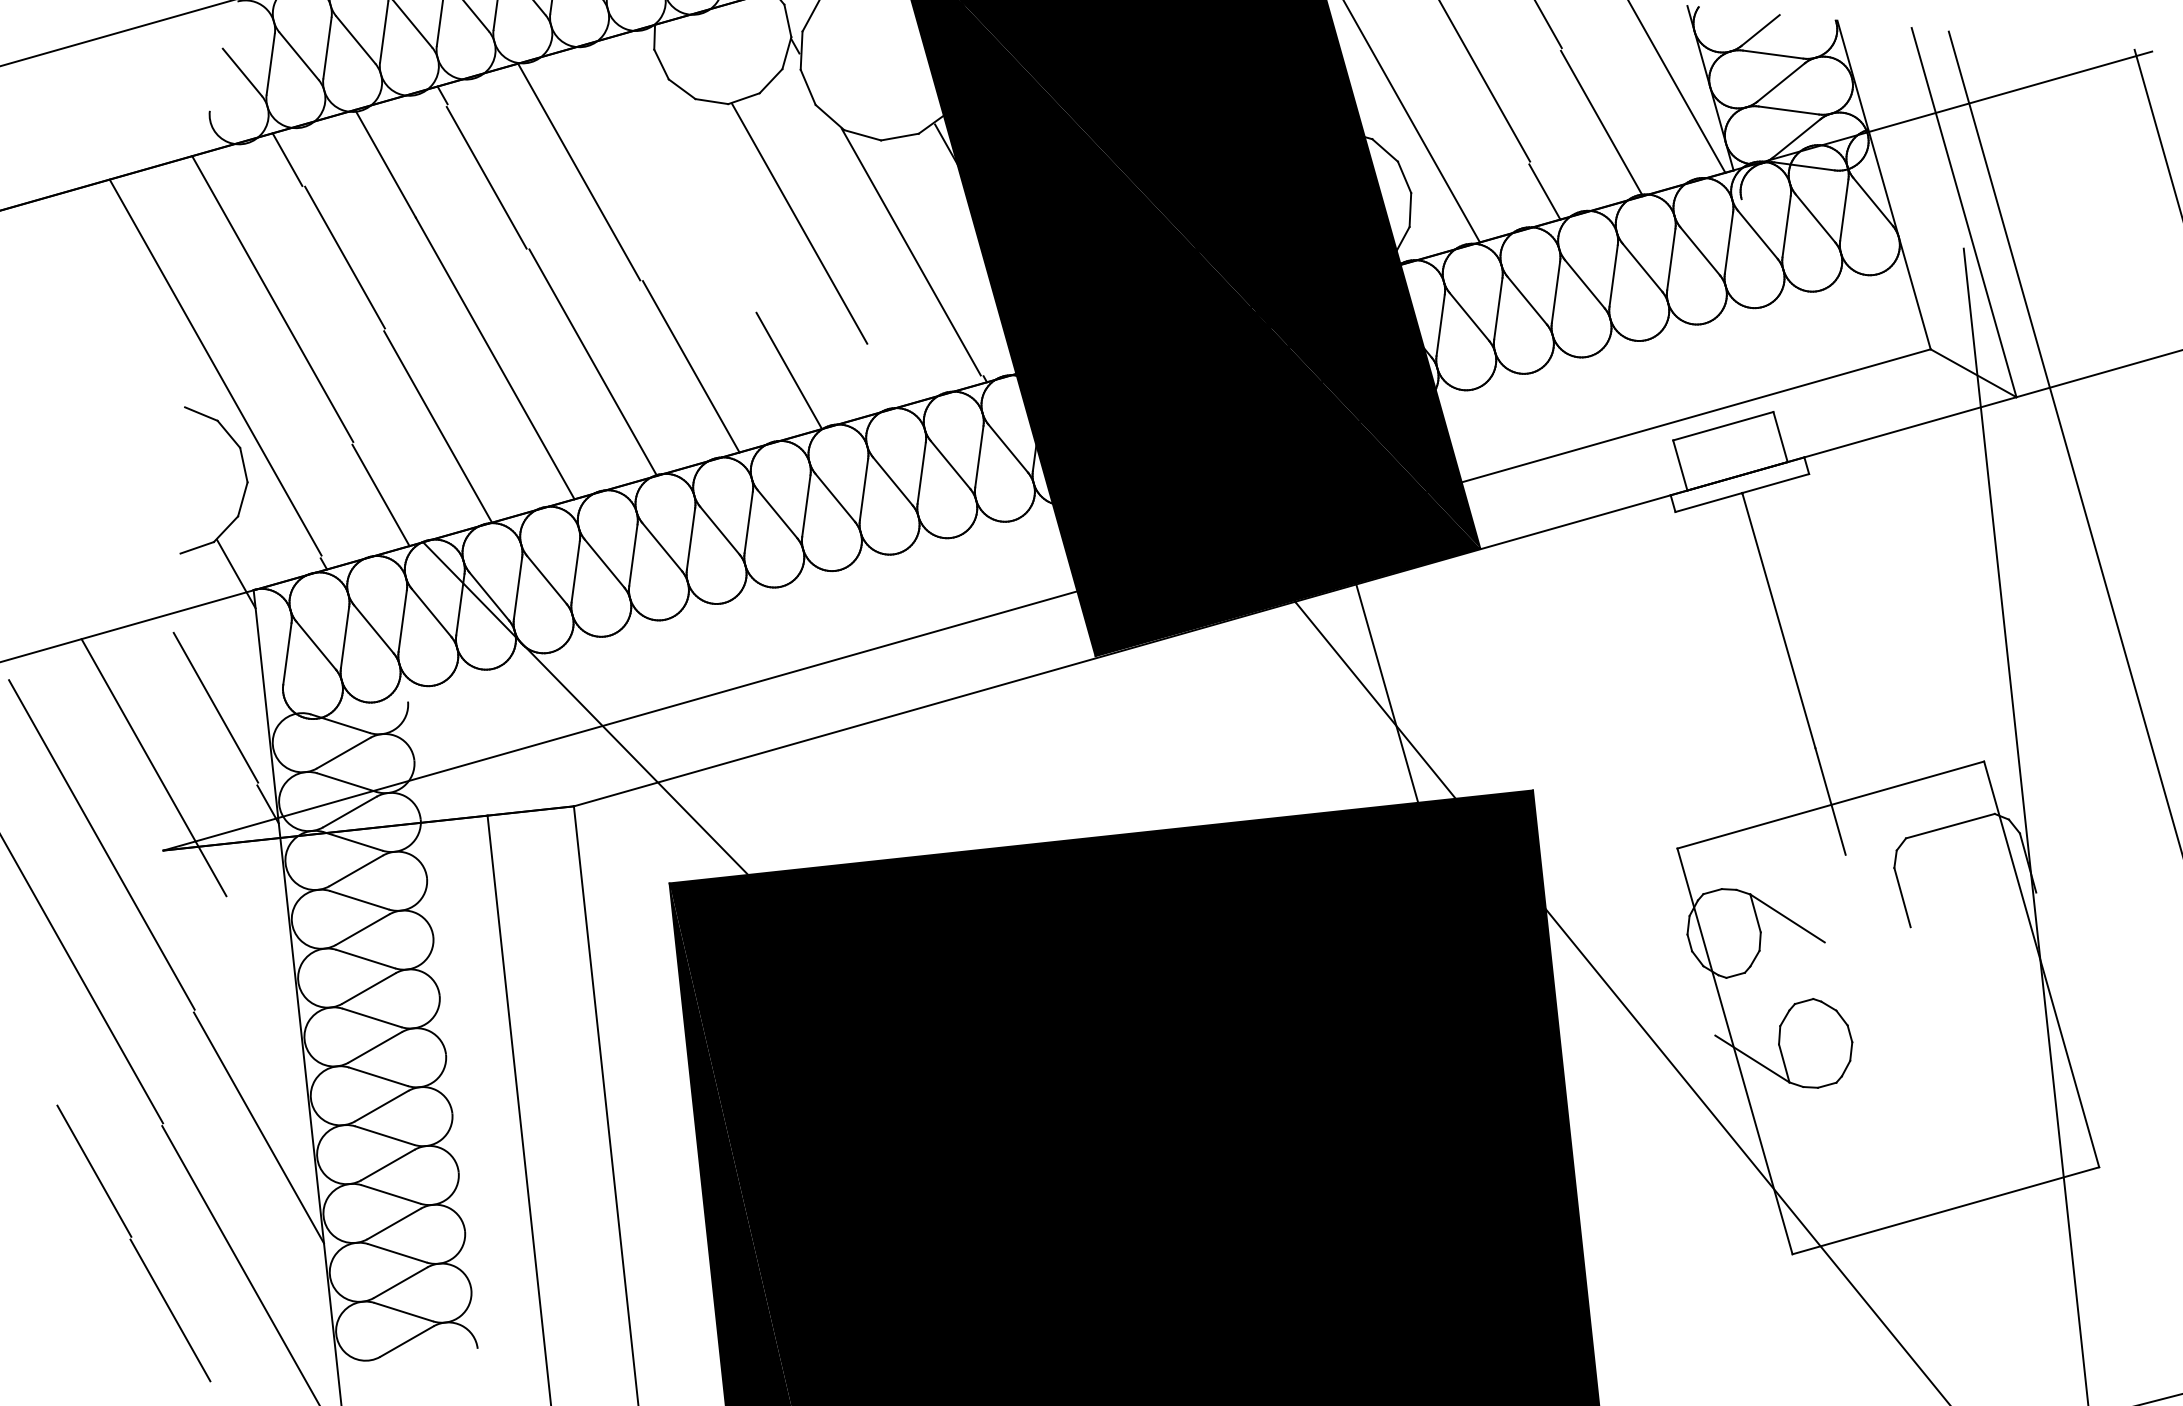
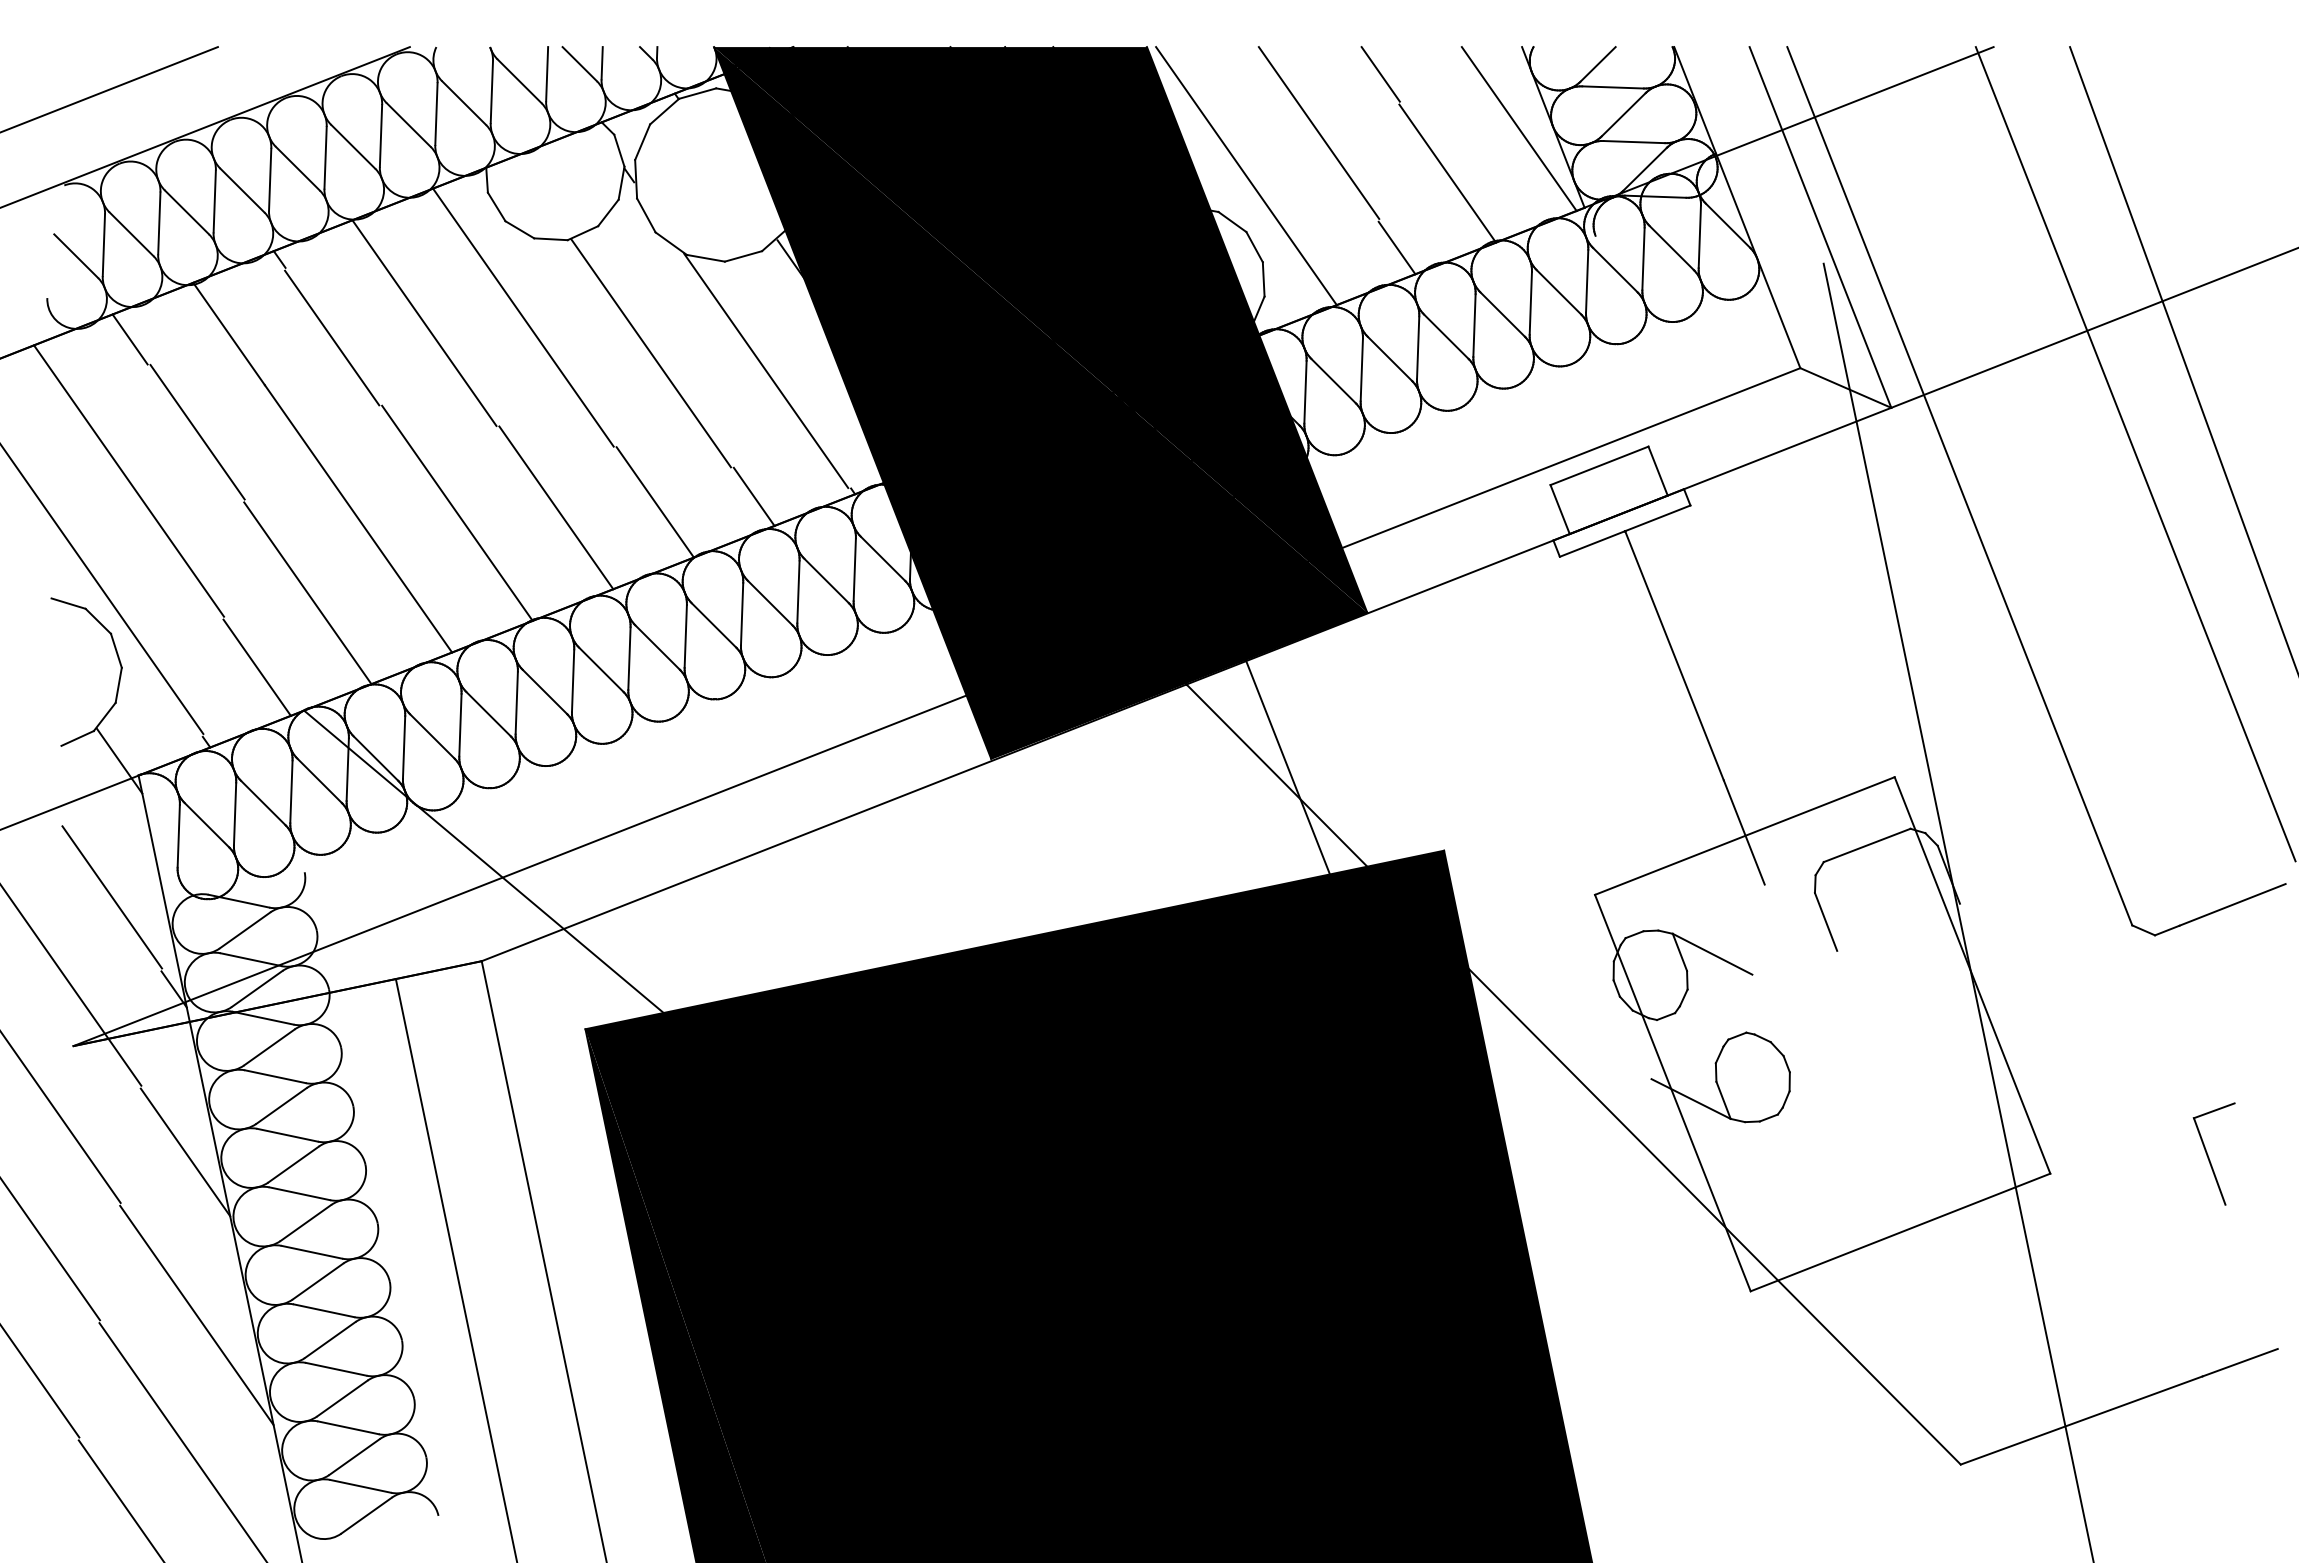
line: (677, 176) -> (523, 317), added
line: (886, 374) -> (753, 496), added
line: (263, 966) -> (185, 1152), added

